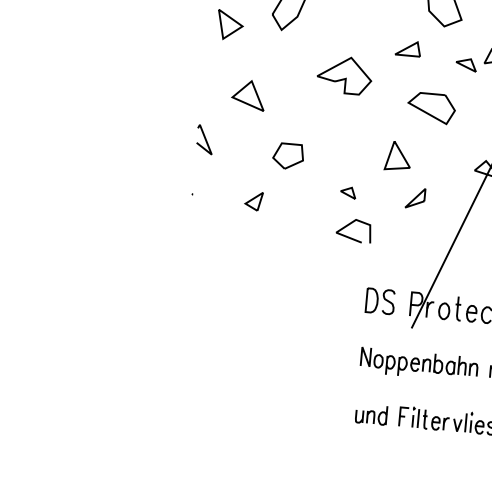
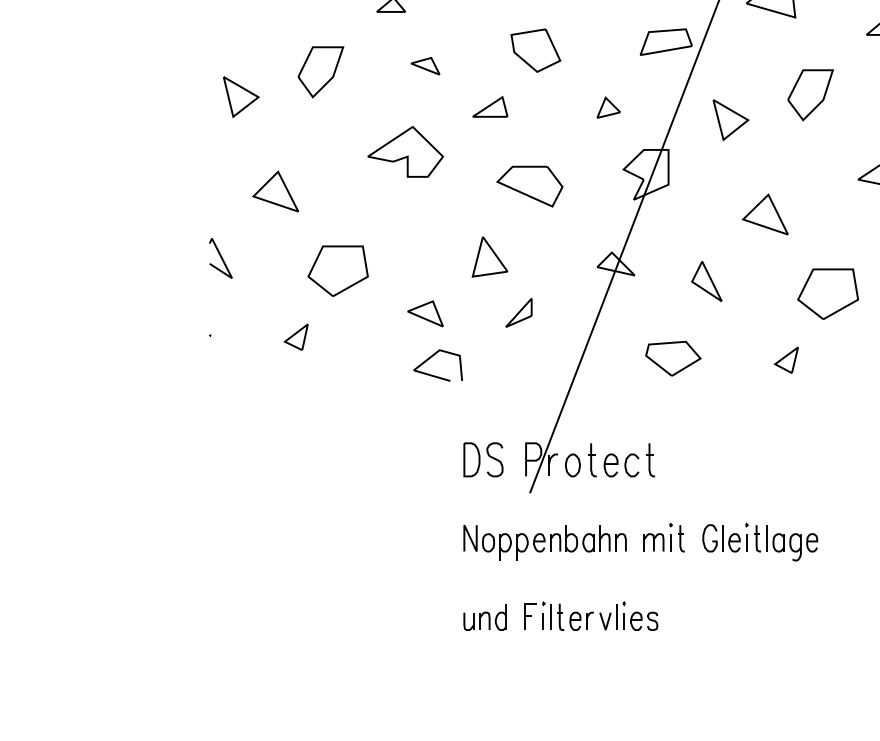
part: (466, 65) -> (425, 66), moved
part: (287, 155) -> (337, 270), size x1.43
part: (348, 192) -> (425, 313), size x1.67

